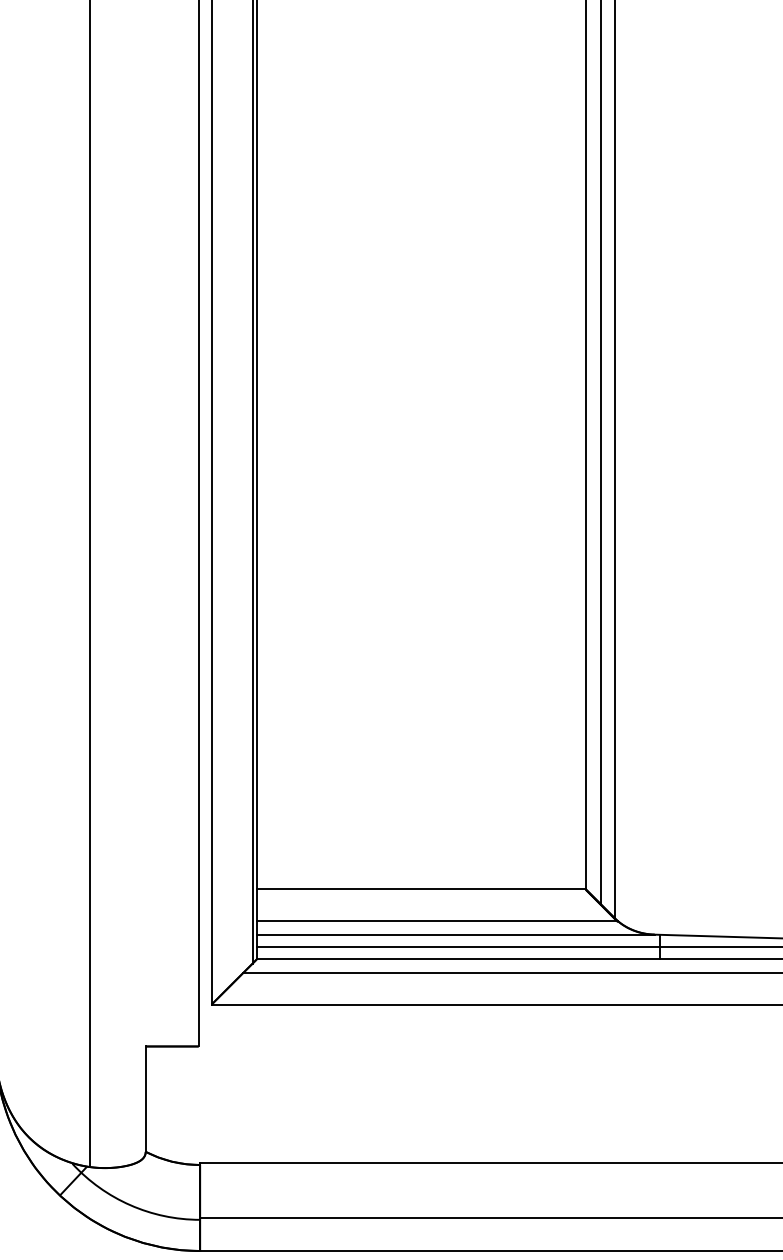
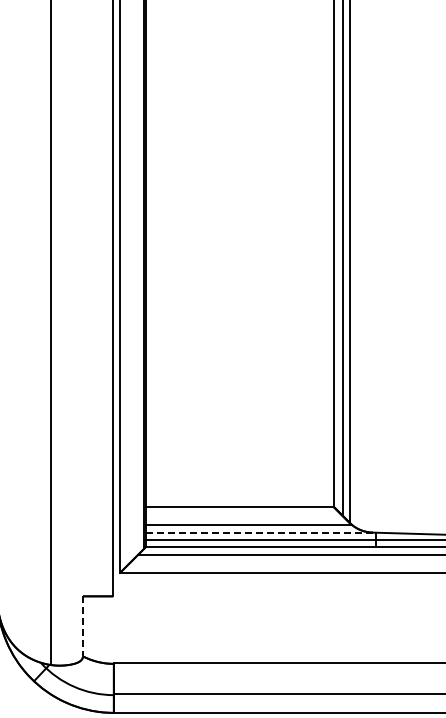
line: (457, 934) -> (260, 532), solid -> dashed
line: (144, 1099) -> (82, 626), solid -> dashed

